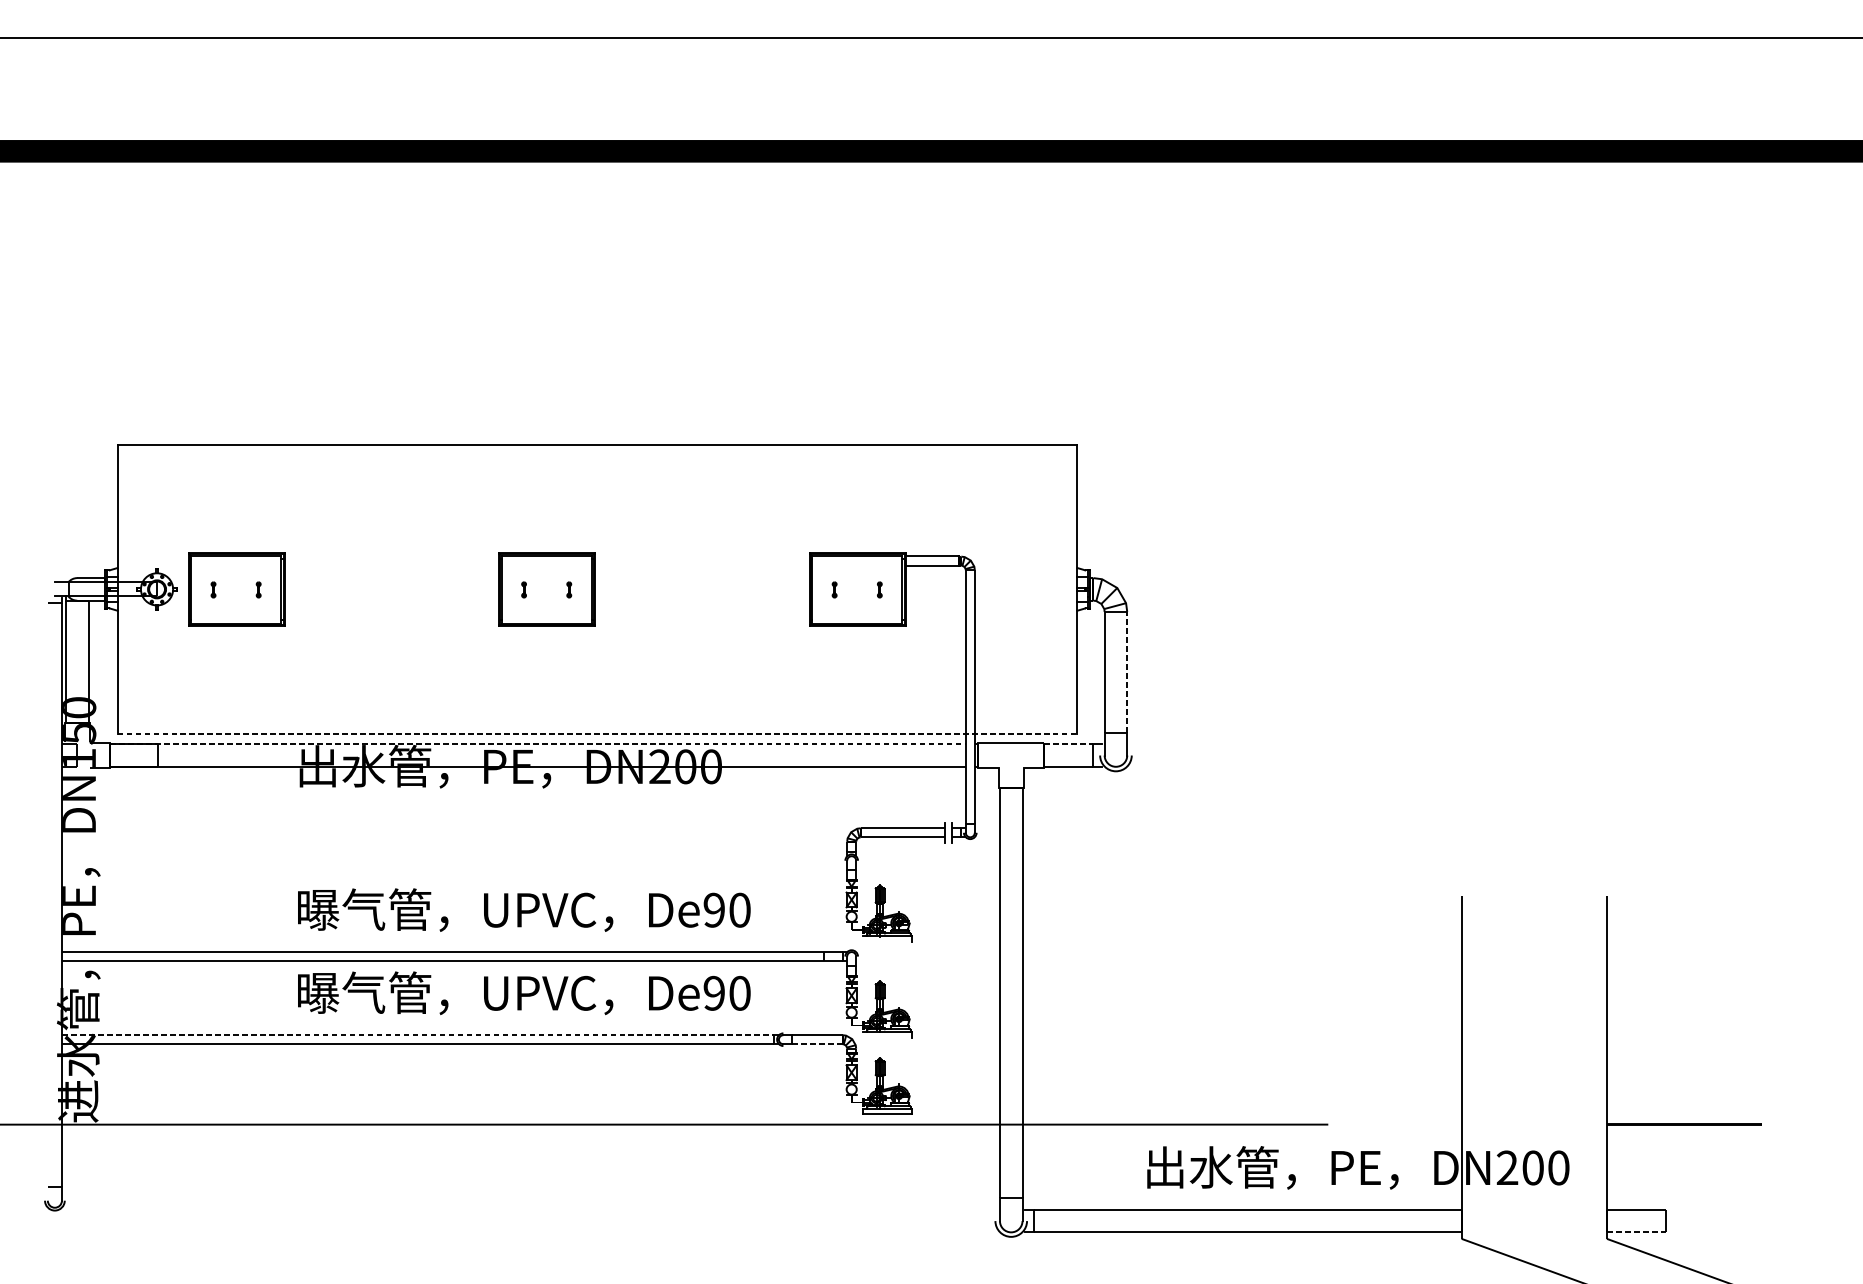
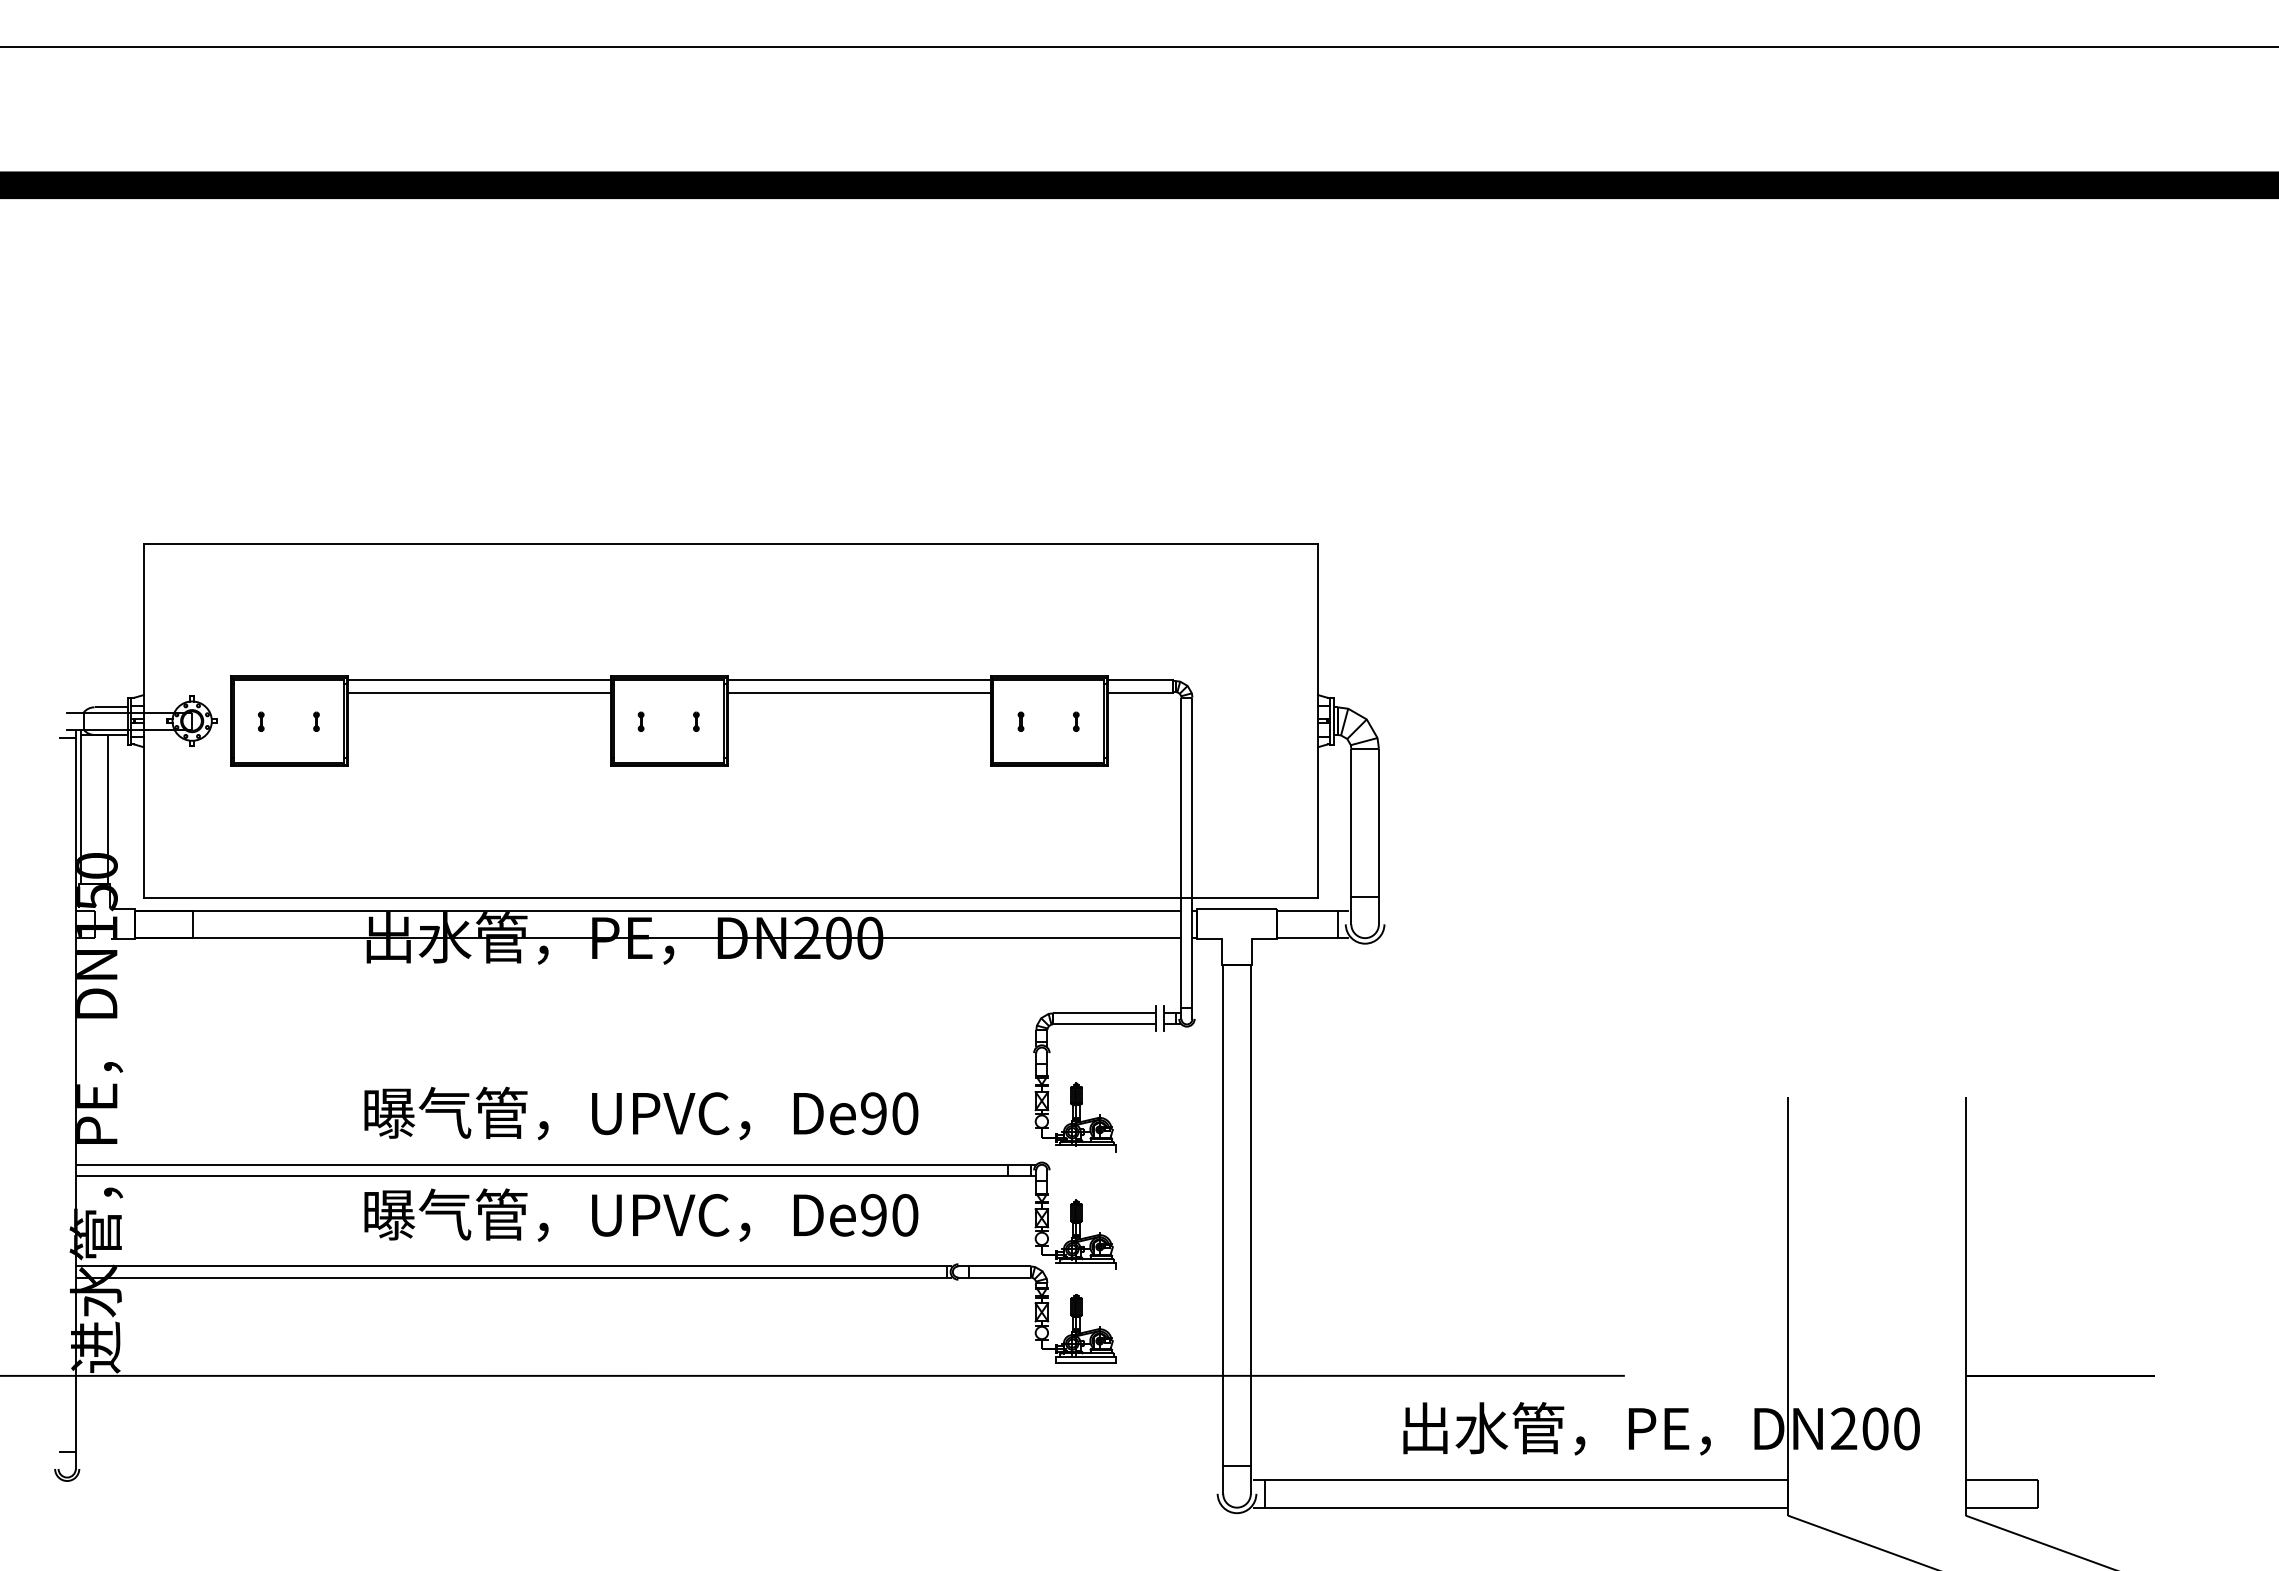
line: (391, 556) -> (479, 680), added
line: (702, 556) -> (859, 680), added
line: (391, 565) -> (479, 692), added
line: (702, 565) -> (859, 692), added
line: (1126, 672) -> (1378, 822), dashed -> solid
line: (597, 733) -> (731, 897), dashed -> solid
line: (538, 744) -> (658, 910), dashed -> solid
line: (1068, 744) -> (1307, 910), dashed -> solid
line: (418, 1035) -> (511, 1266), dashed -> solid
line: (817, 1044) -> (1000, 1277), dashed -> solid
line: (1636, 1232) -> (2001, 1507), dashed -> solid

